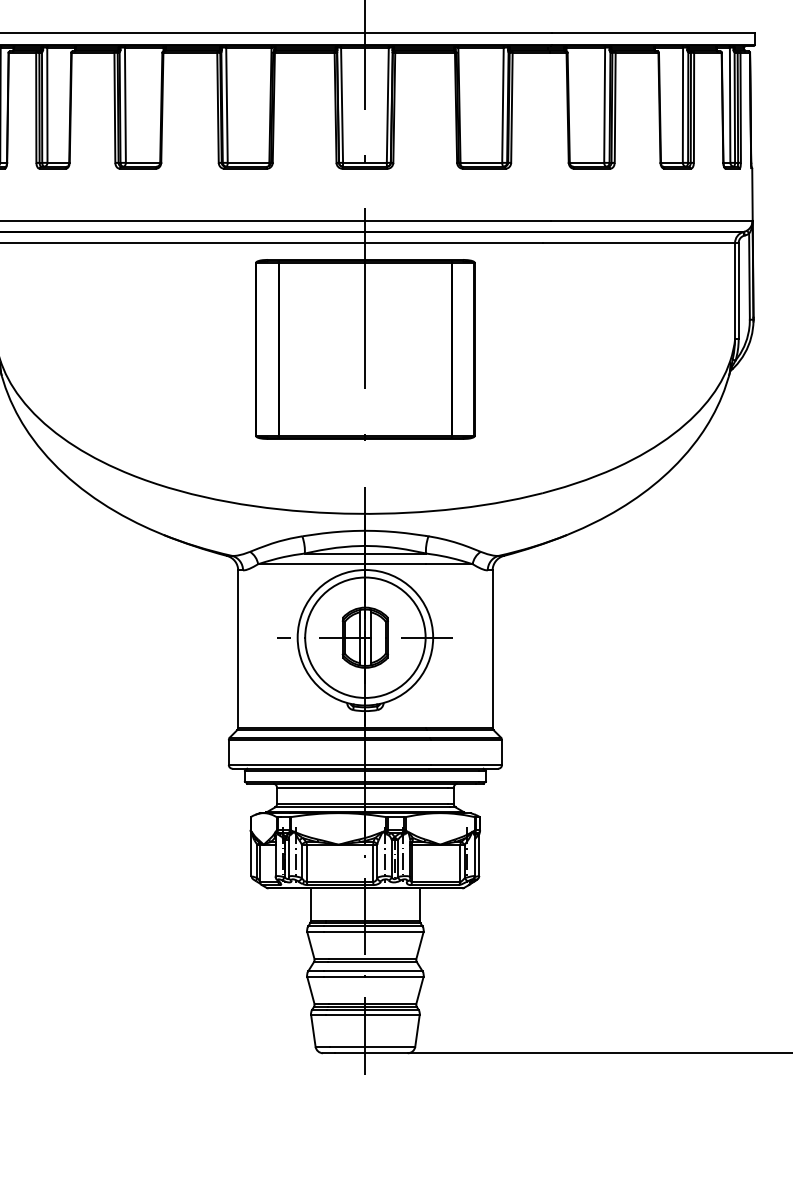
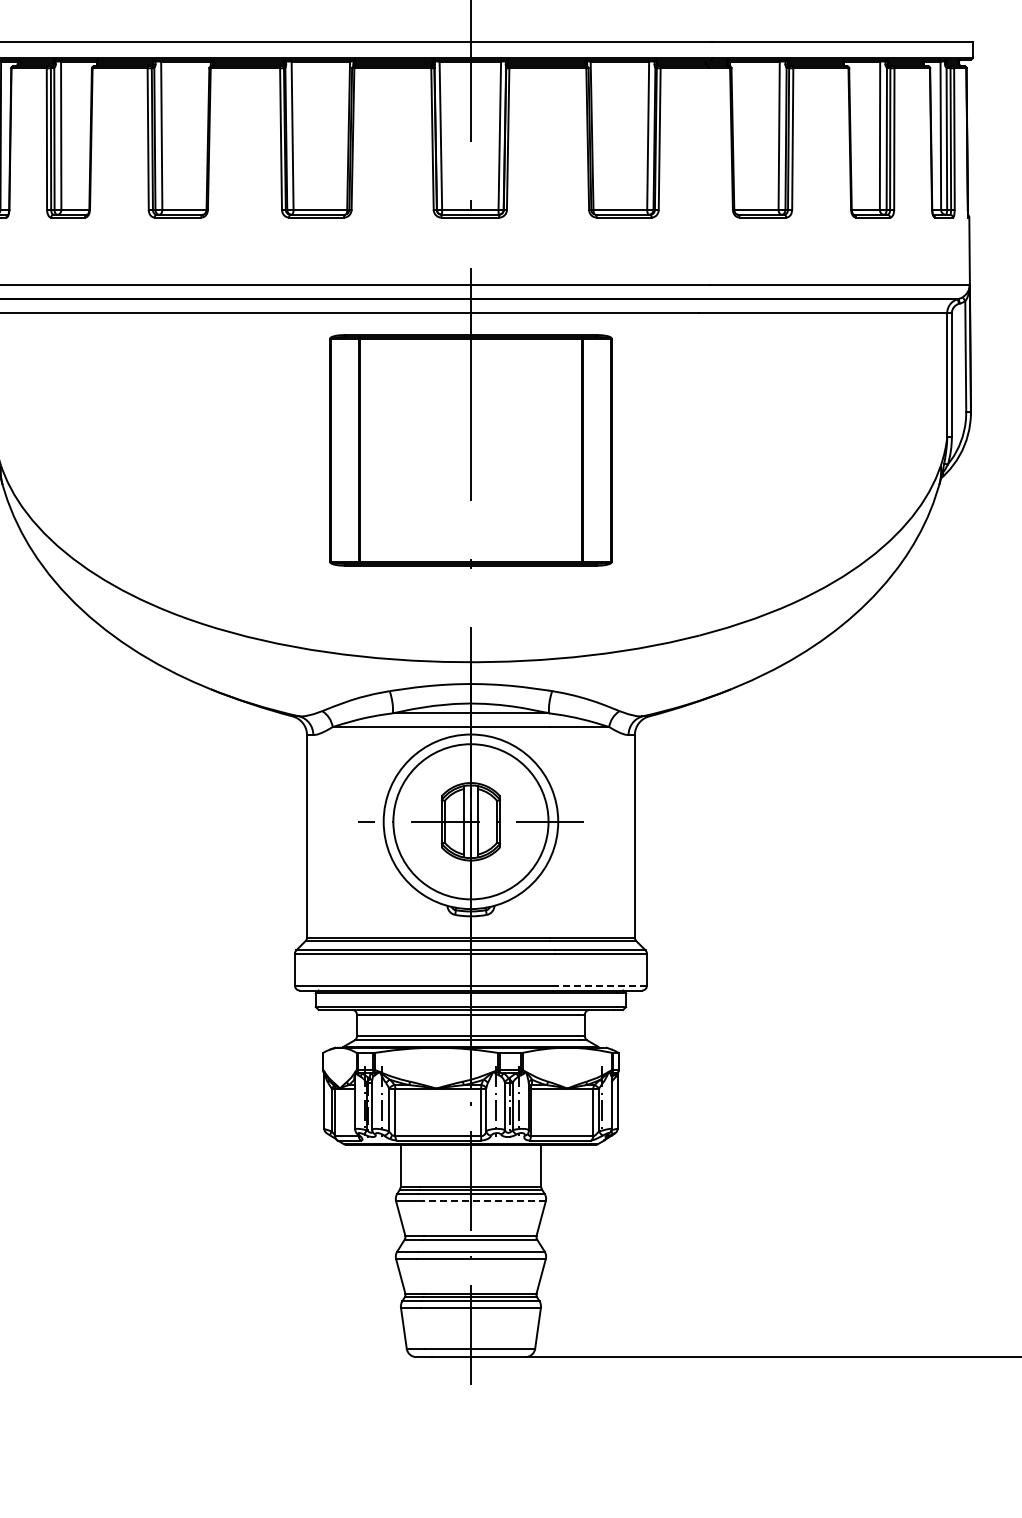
line: (466, 764) -> (601, 985), solid -> dashed
line: (372, 932) -> (480, 1201), solid -> dashed

